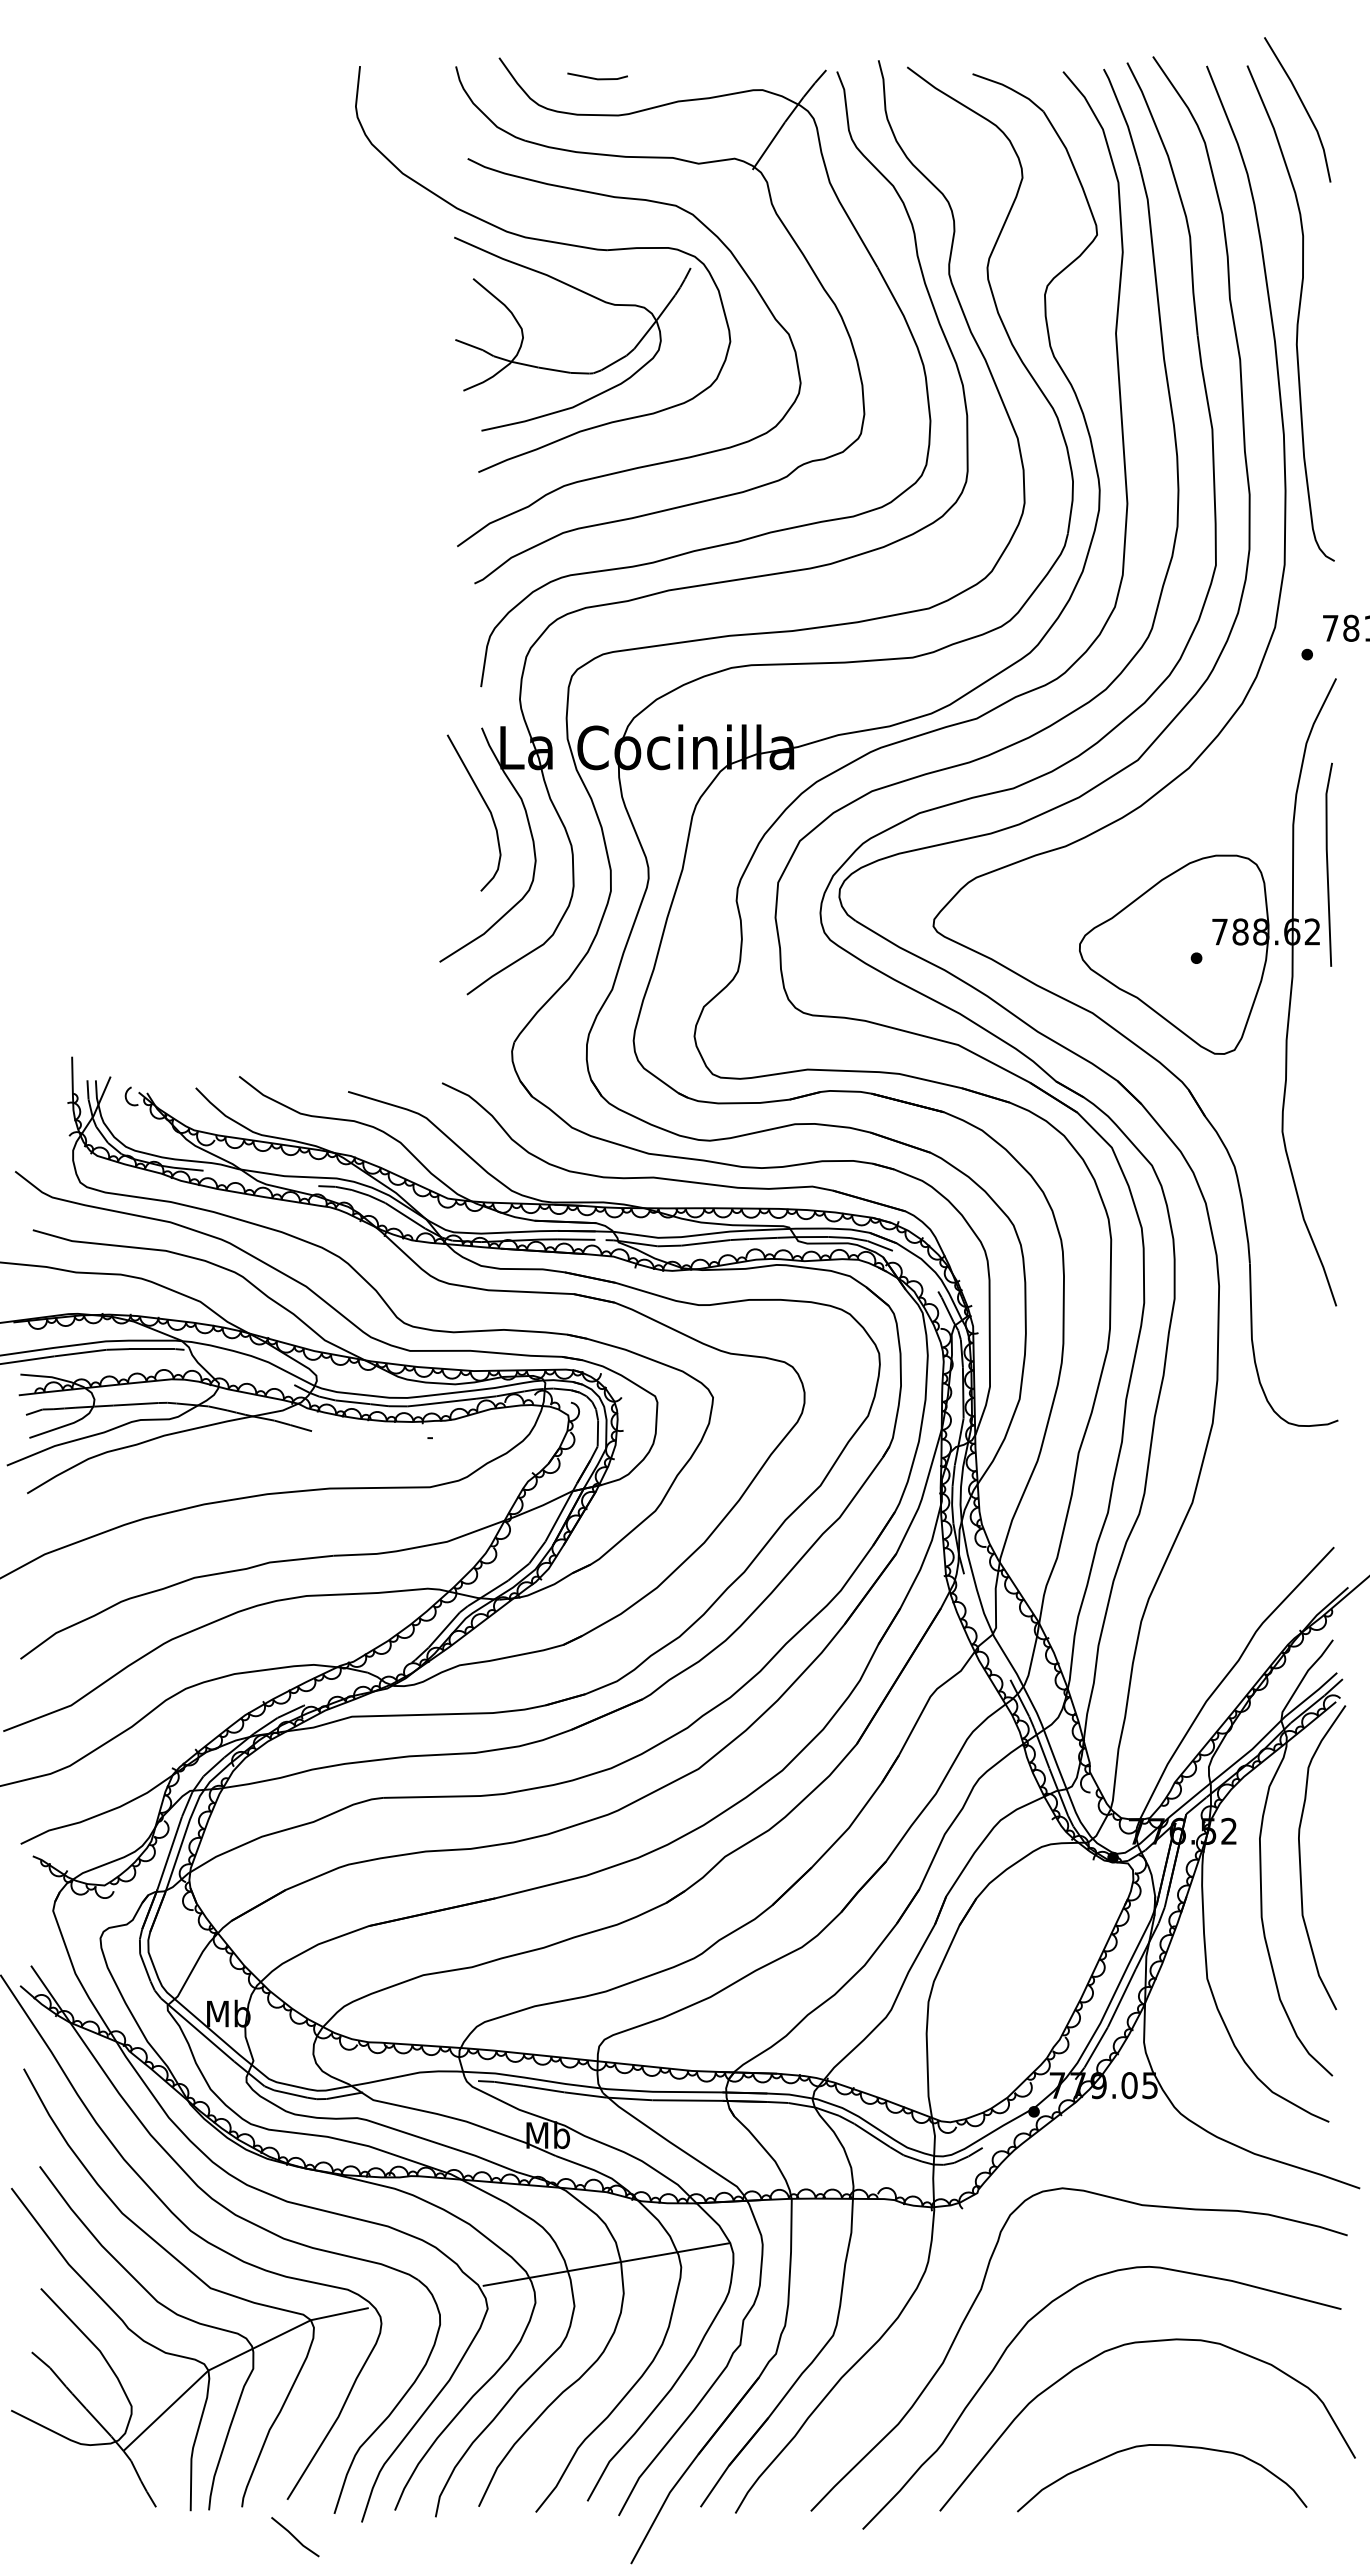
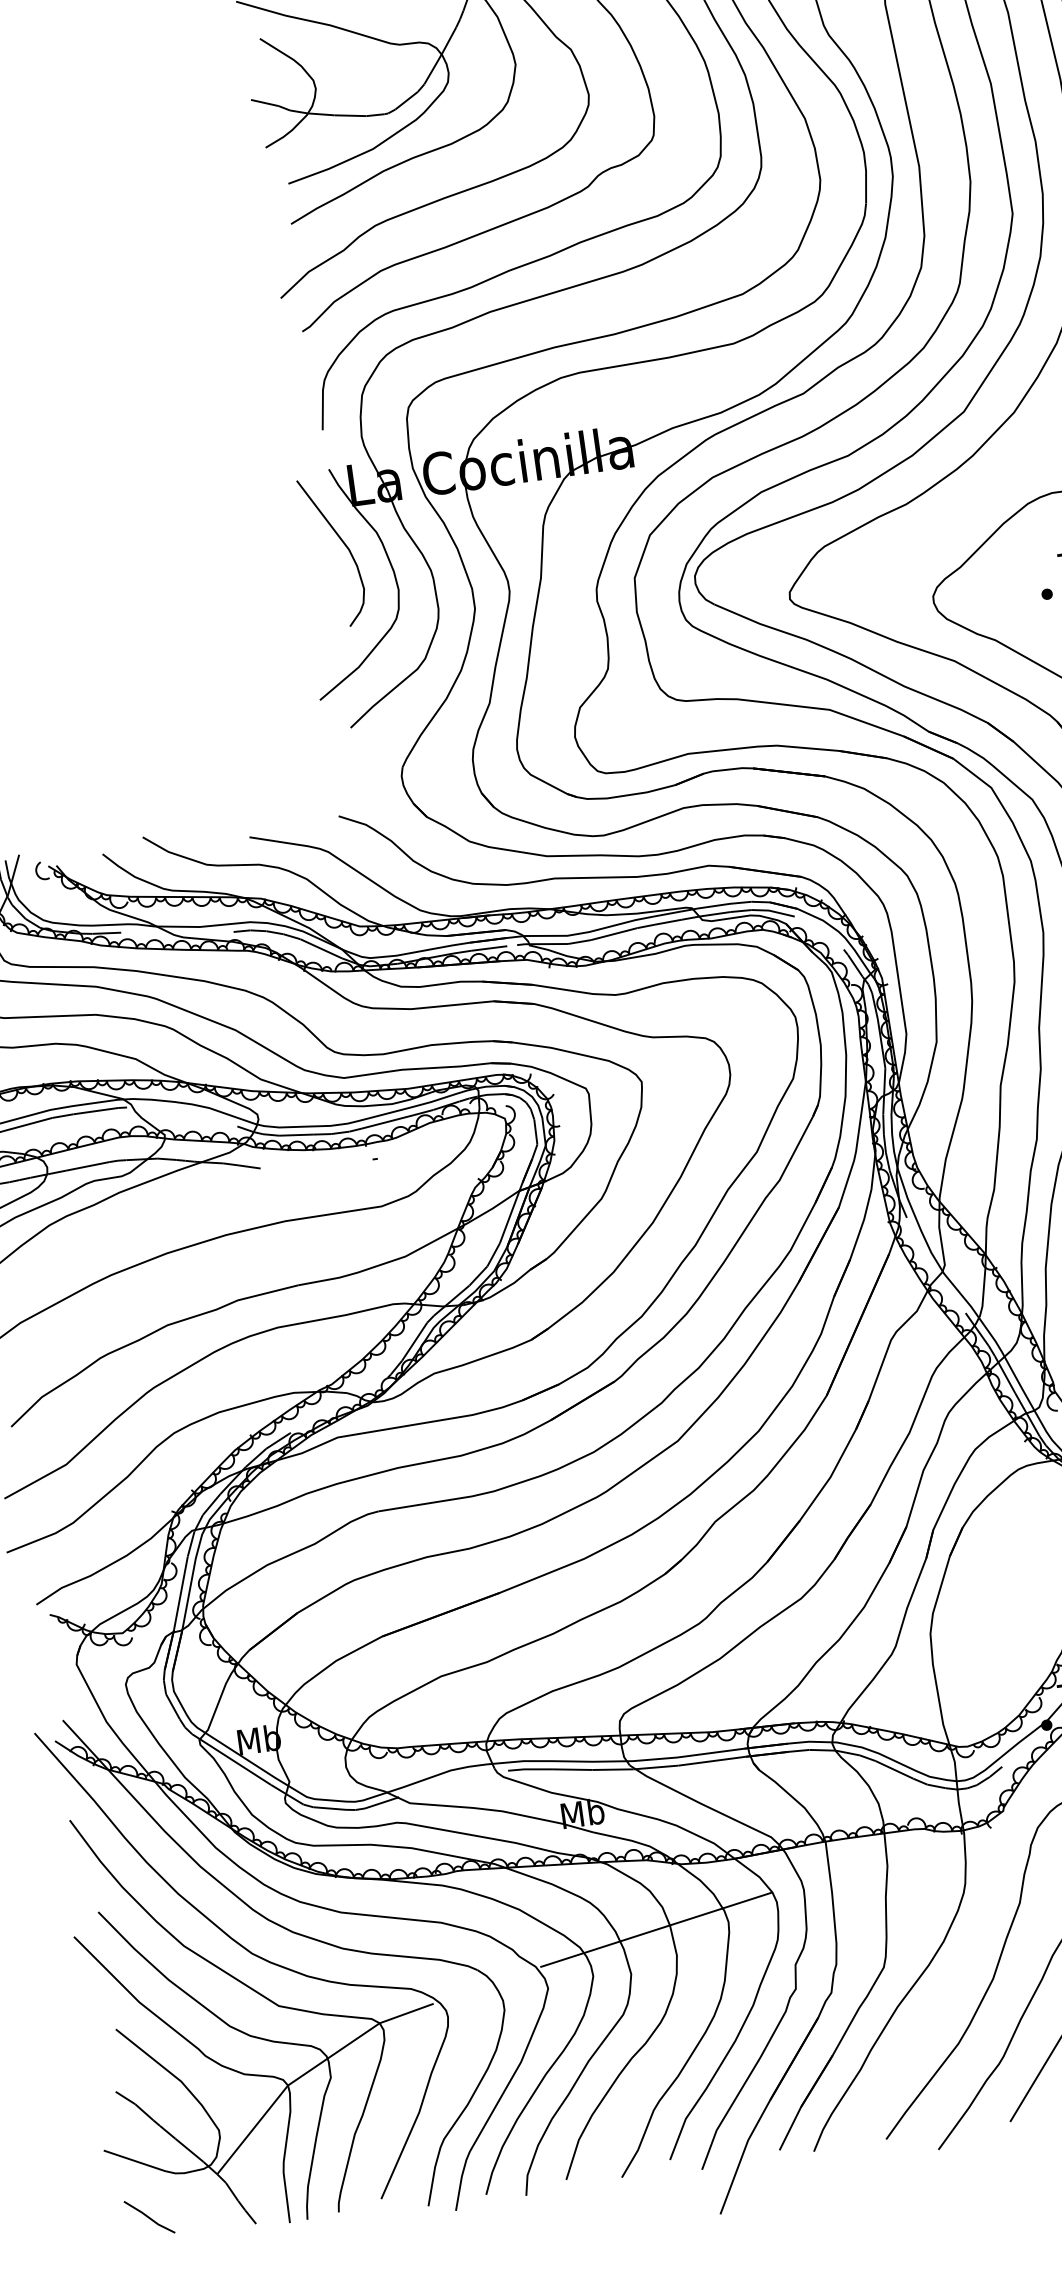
line: (295, 2537) -> (149, 2217), moved

